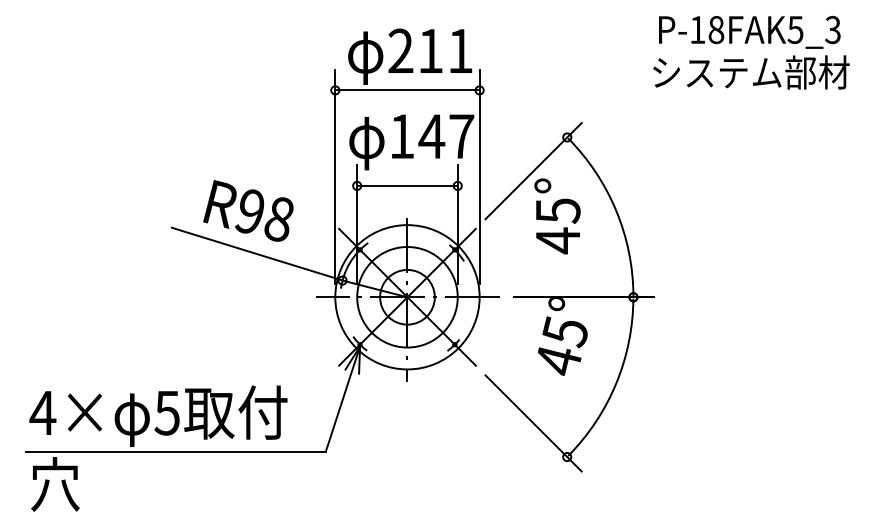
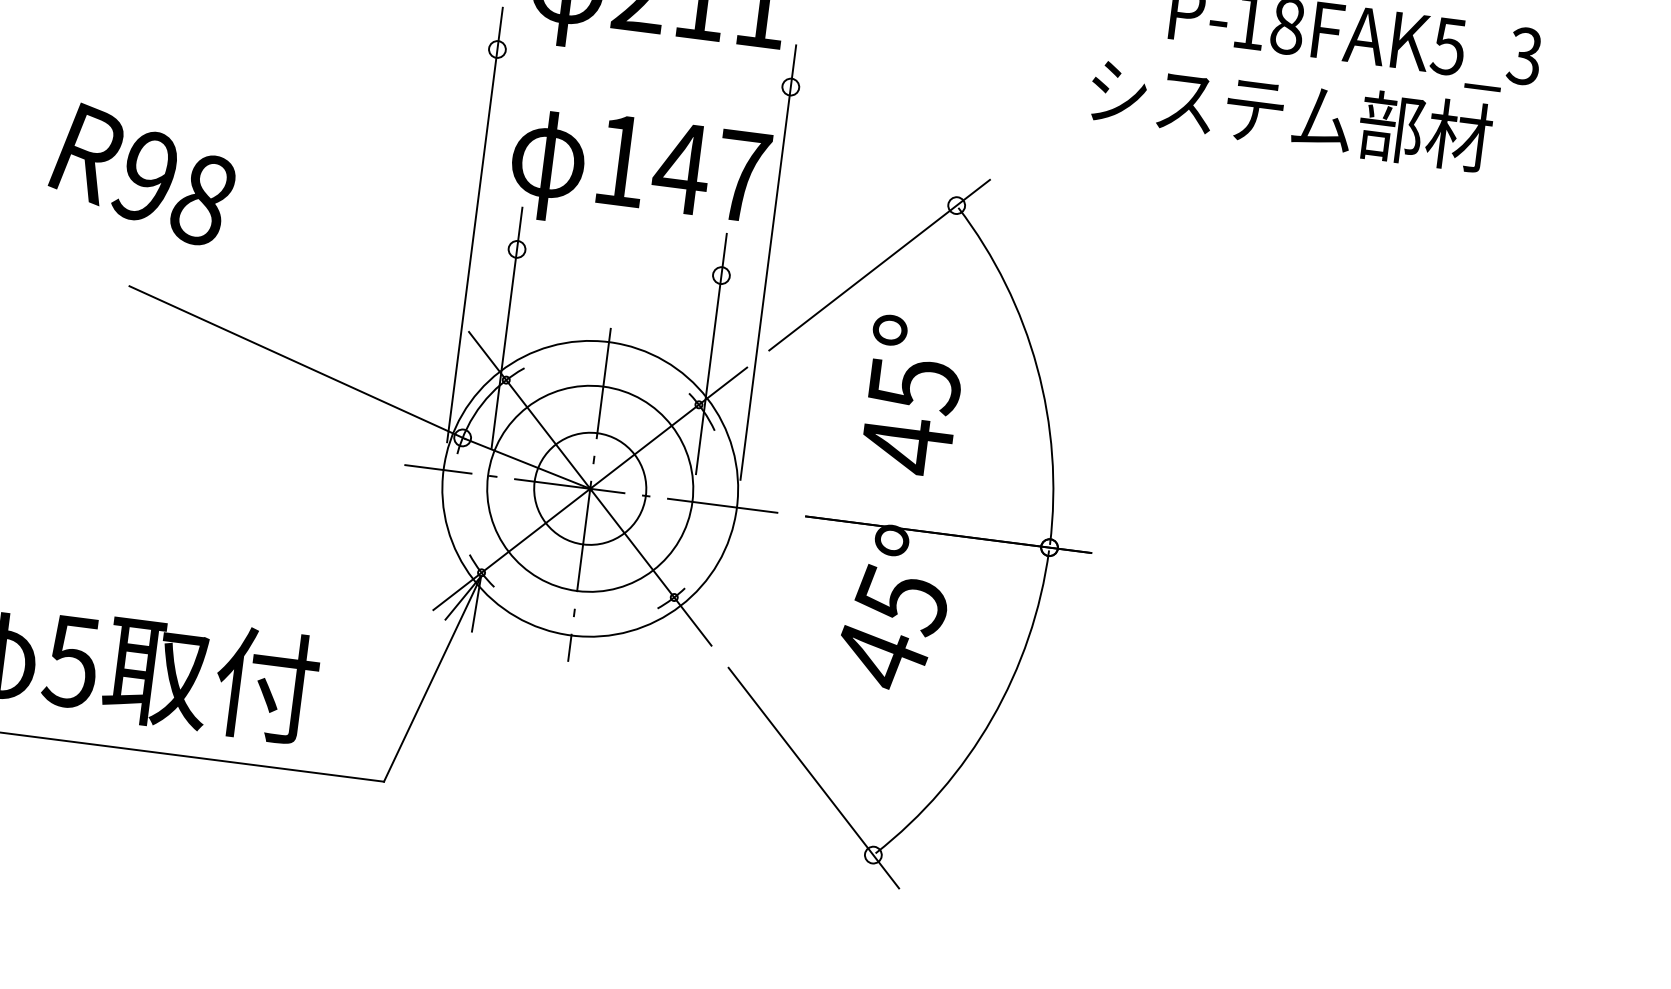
text: (751, 72) -> (1291, 114), moved
line: (407, 90) -> (644, 68), removed
line: (407, 185) -> (619, 261), removed
text: (248, 210) -> (143, 173), moved
text: (557, 216) -> (912, 396), moved

